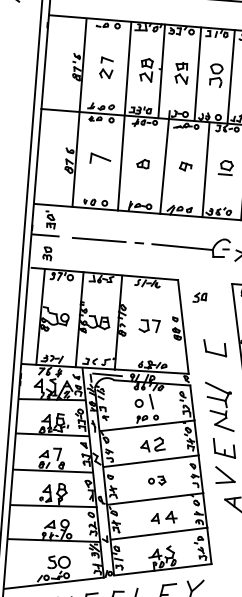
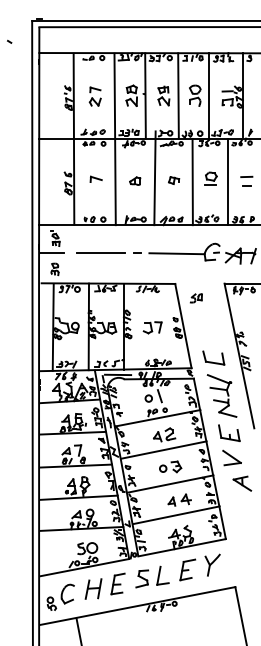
part: (99, 157) -> (95, 178), size x0.62
part: (214, 347) -> (213, 357), moved
part: (157, 479) -> (170, 466), size x1.43

